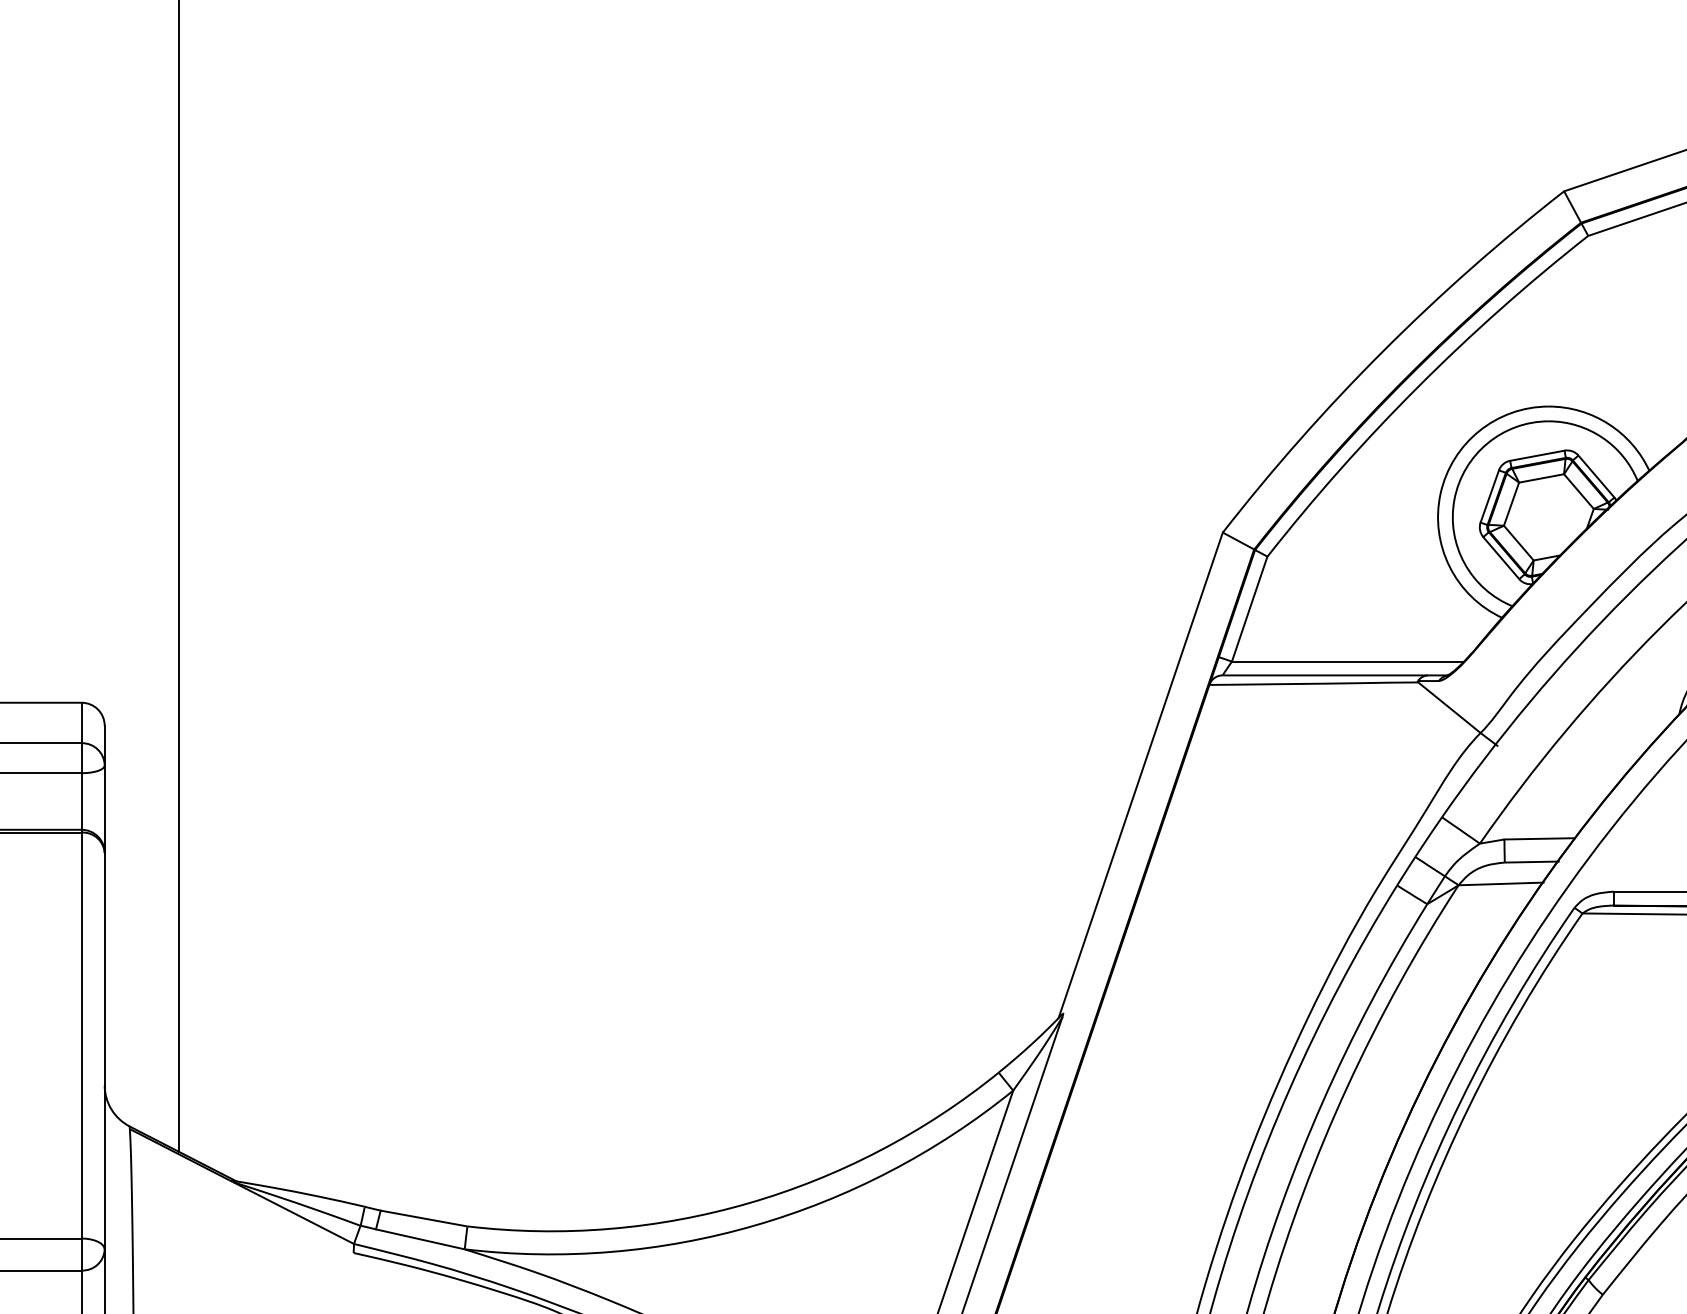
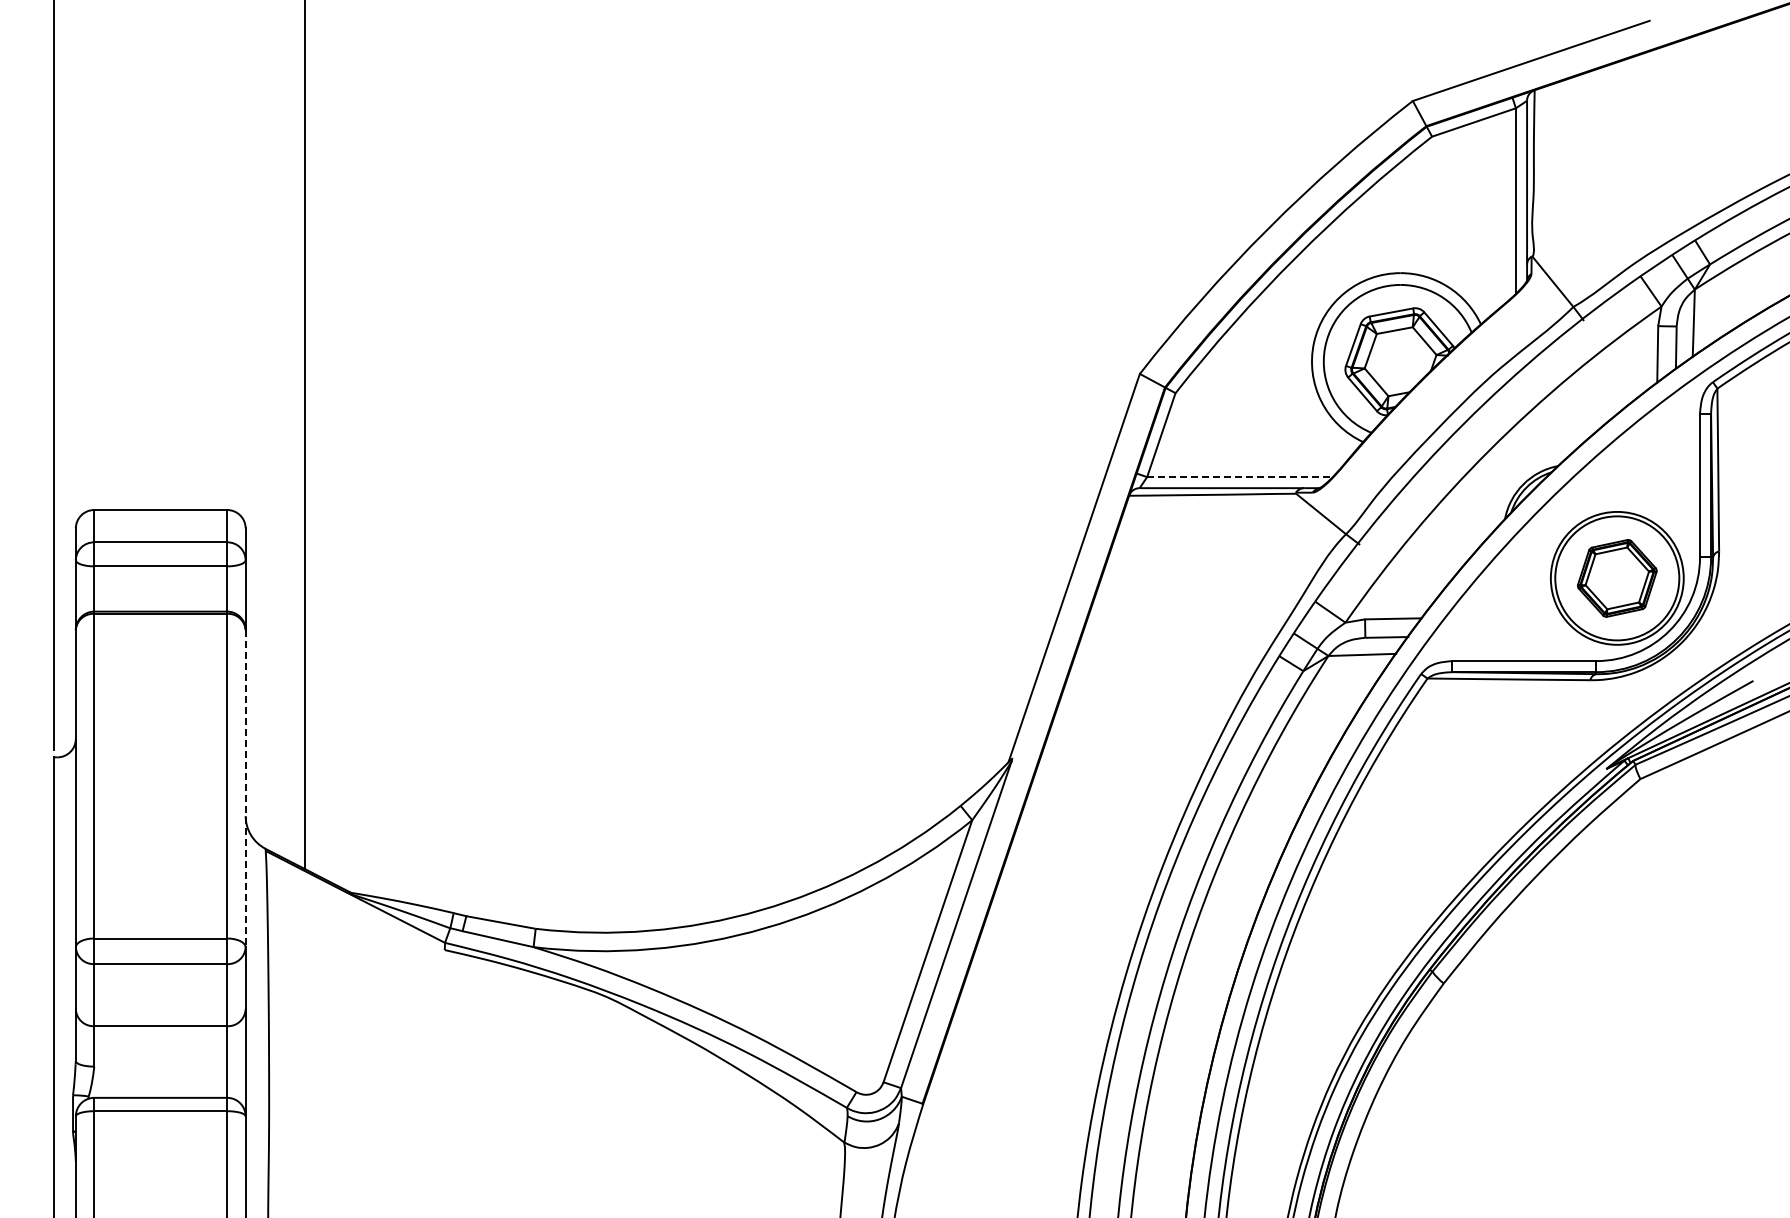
line: (1347, 662) -> (1239, 477), solid -> dashed
line: (104, 1050) -> (245, 788), solid -> dashed

